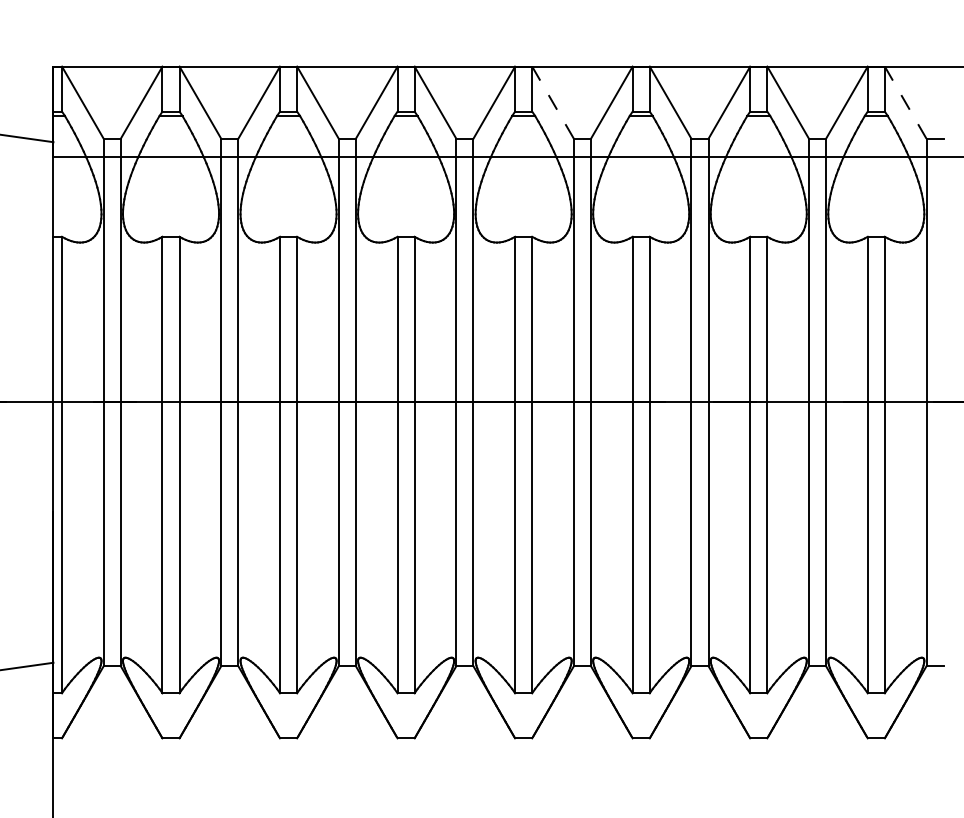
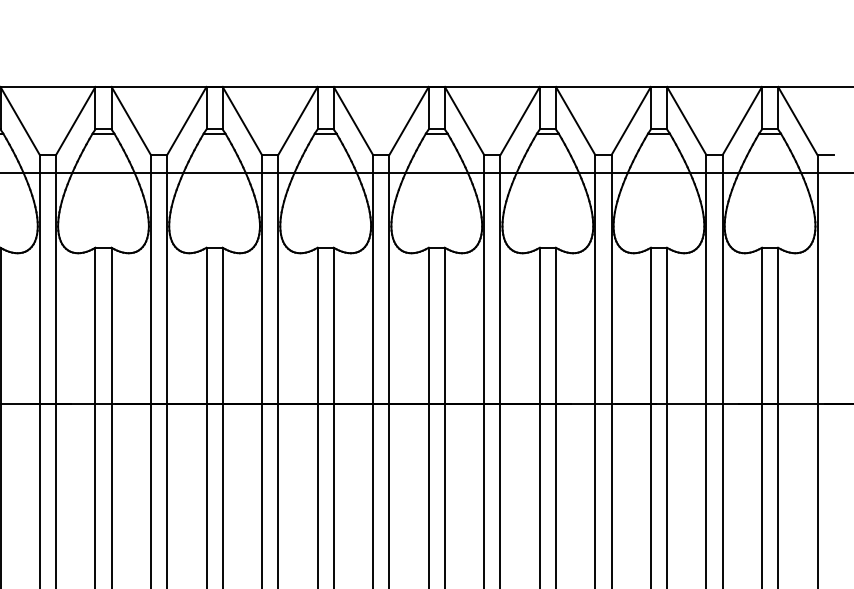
line: (553, 102) -> (464, 120), dashed -> solid
line: (905, 102) -> (797, 120), dashed -> solid

